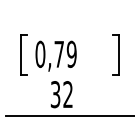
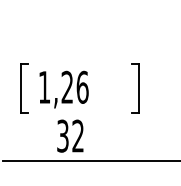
text: (56, 53) -> (63, 86), 0,79 -> 1,26

